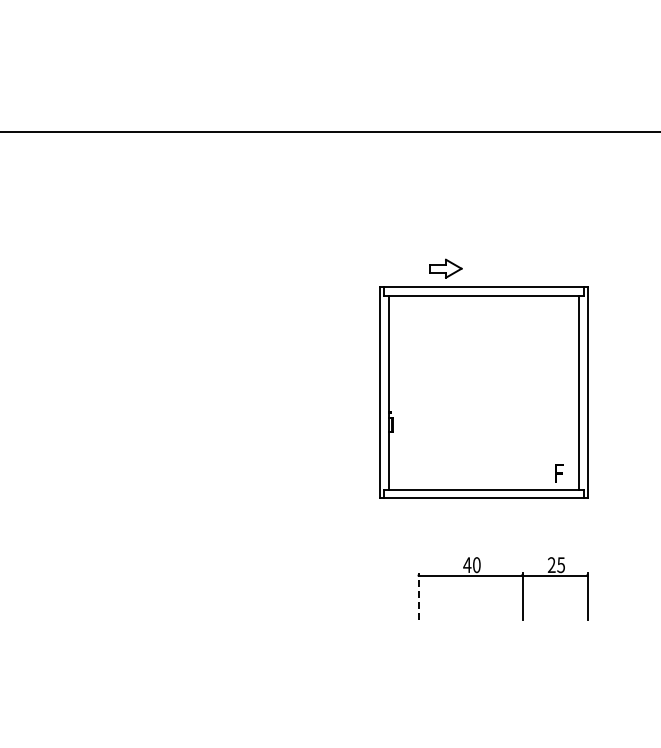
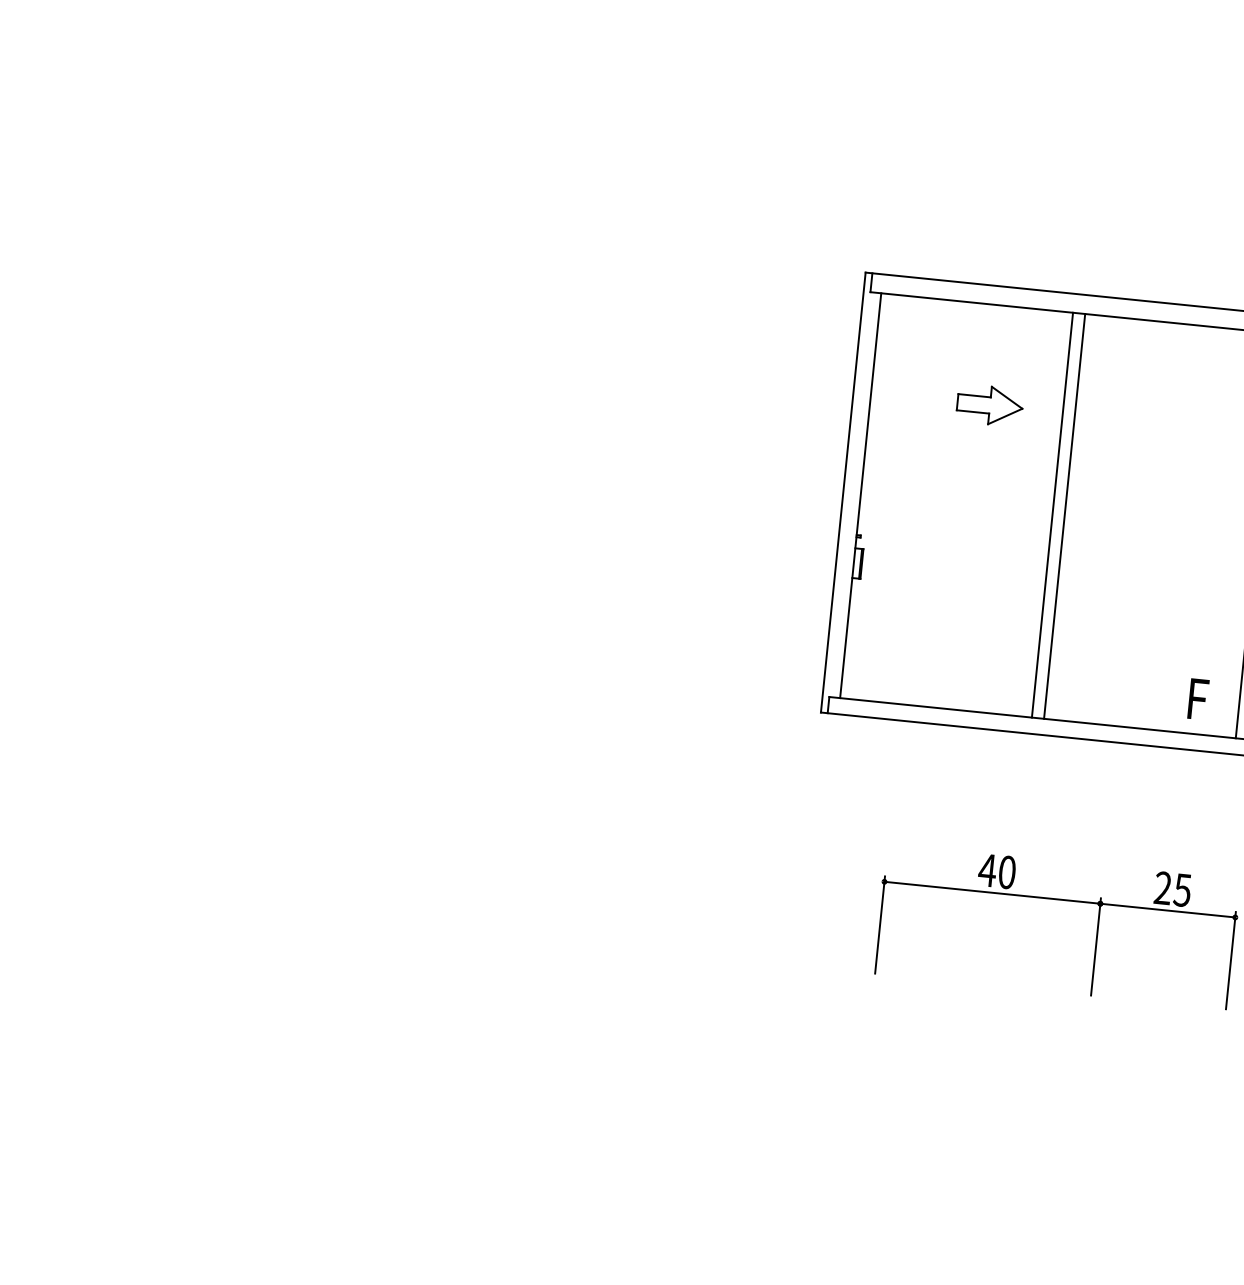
part: (445, 268) -> (988, 404), moved
line: (481, 392) -> (1053, 514), added
line: (486, 392) -> (1063, 515), added
line: (418, 595) -> (879, 923), dashed -> solid

